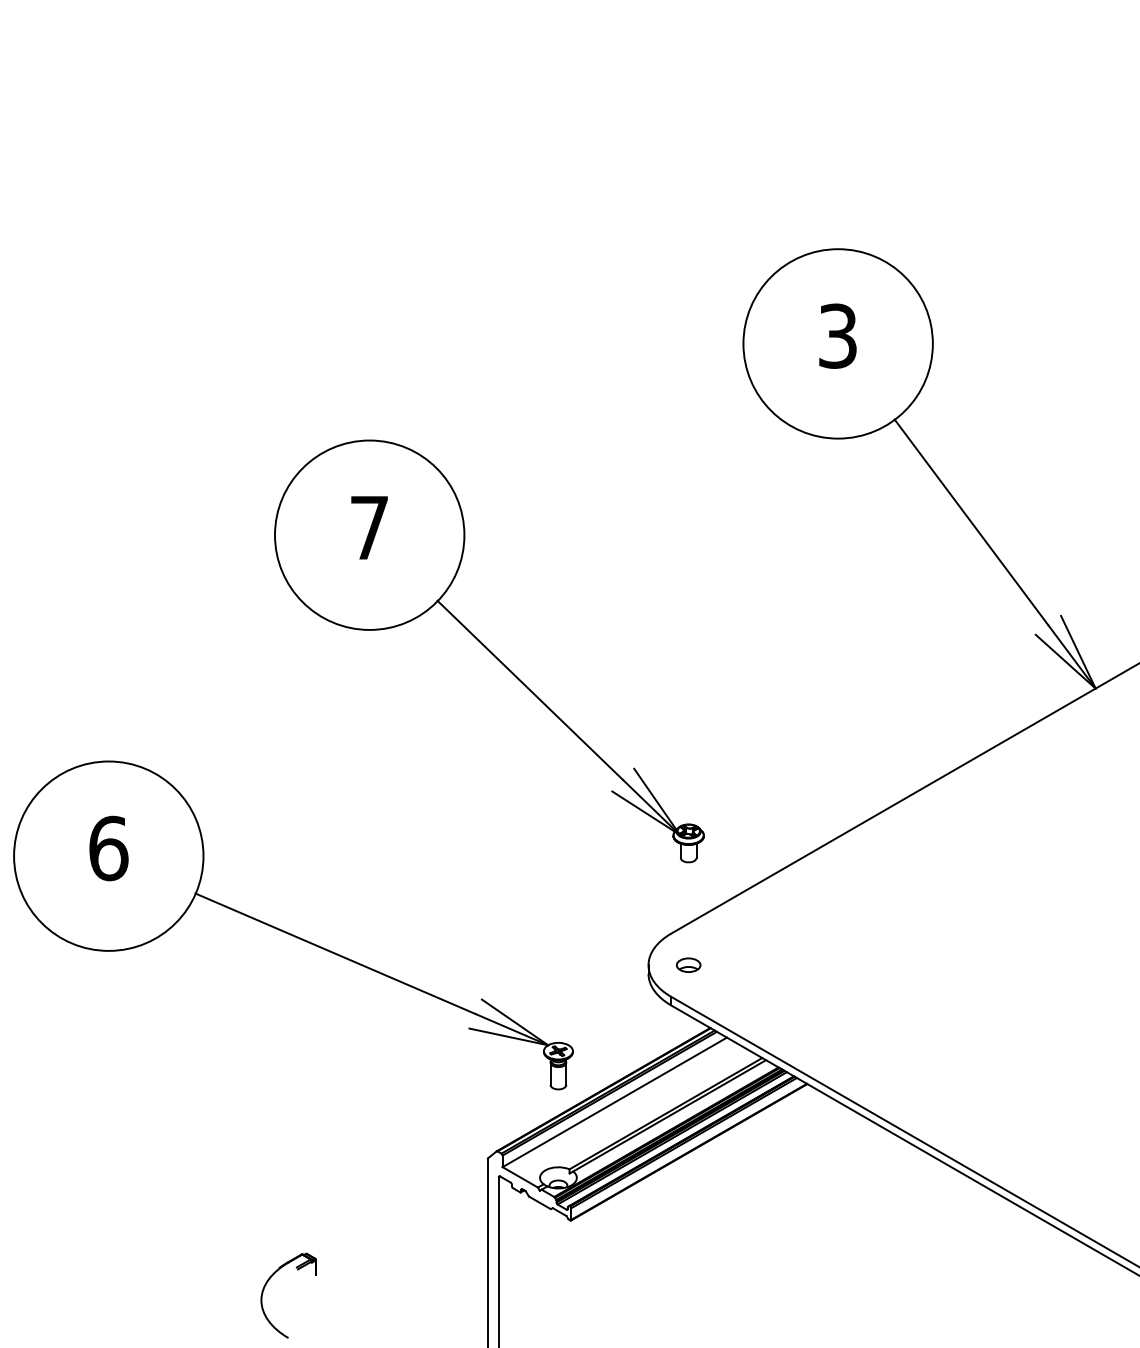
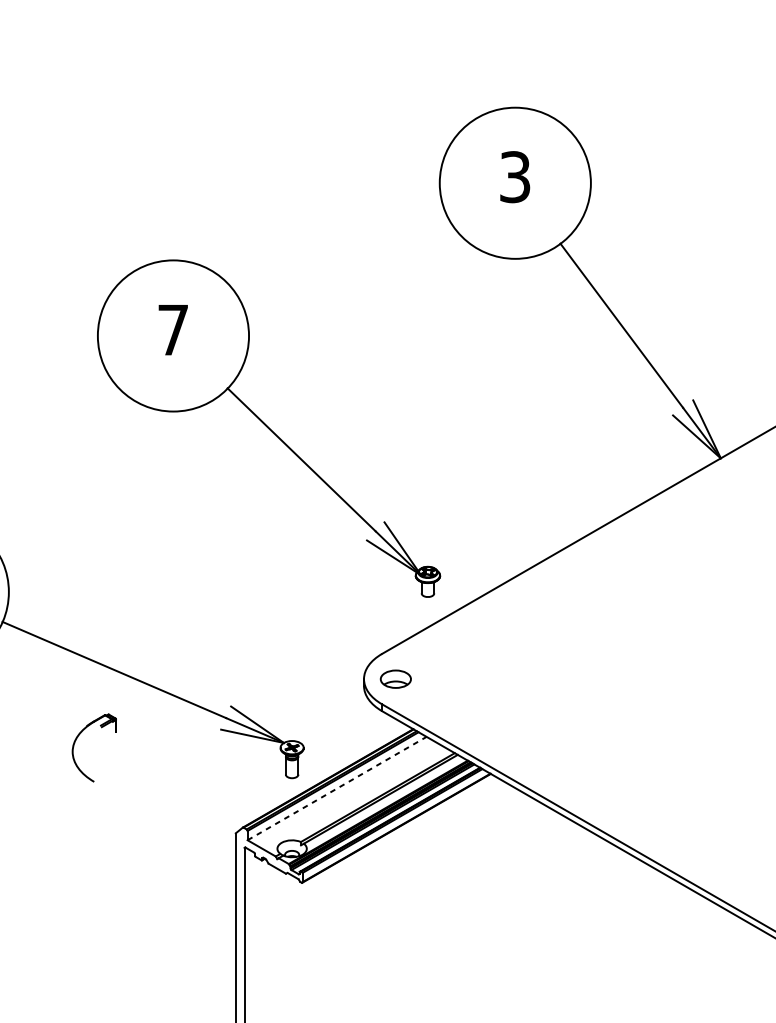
part: (489, 651) -> (269, 428), moved
part: (688, 964) -> (395, 678), size x1.6
line: (614, 1102) -> (336, 788), solid -> dashed
part: (266, 1285) -> (76, 739), moved

